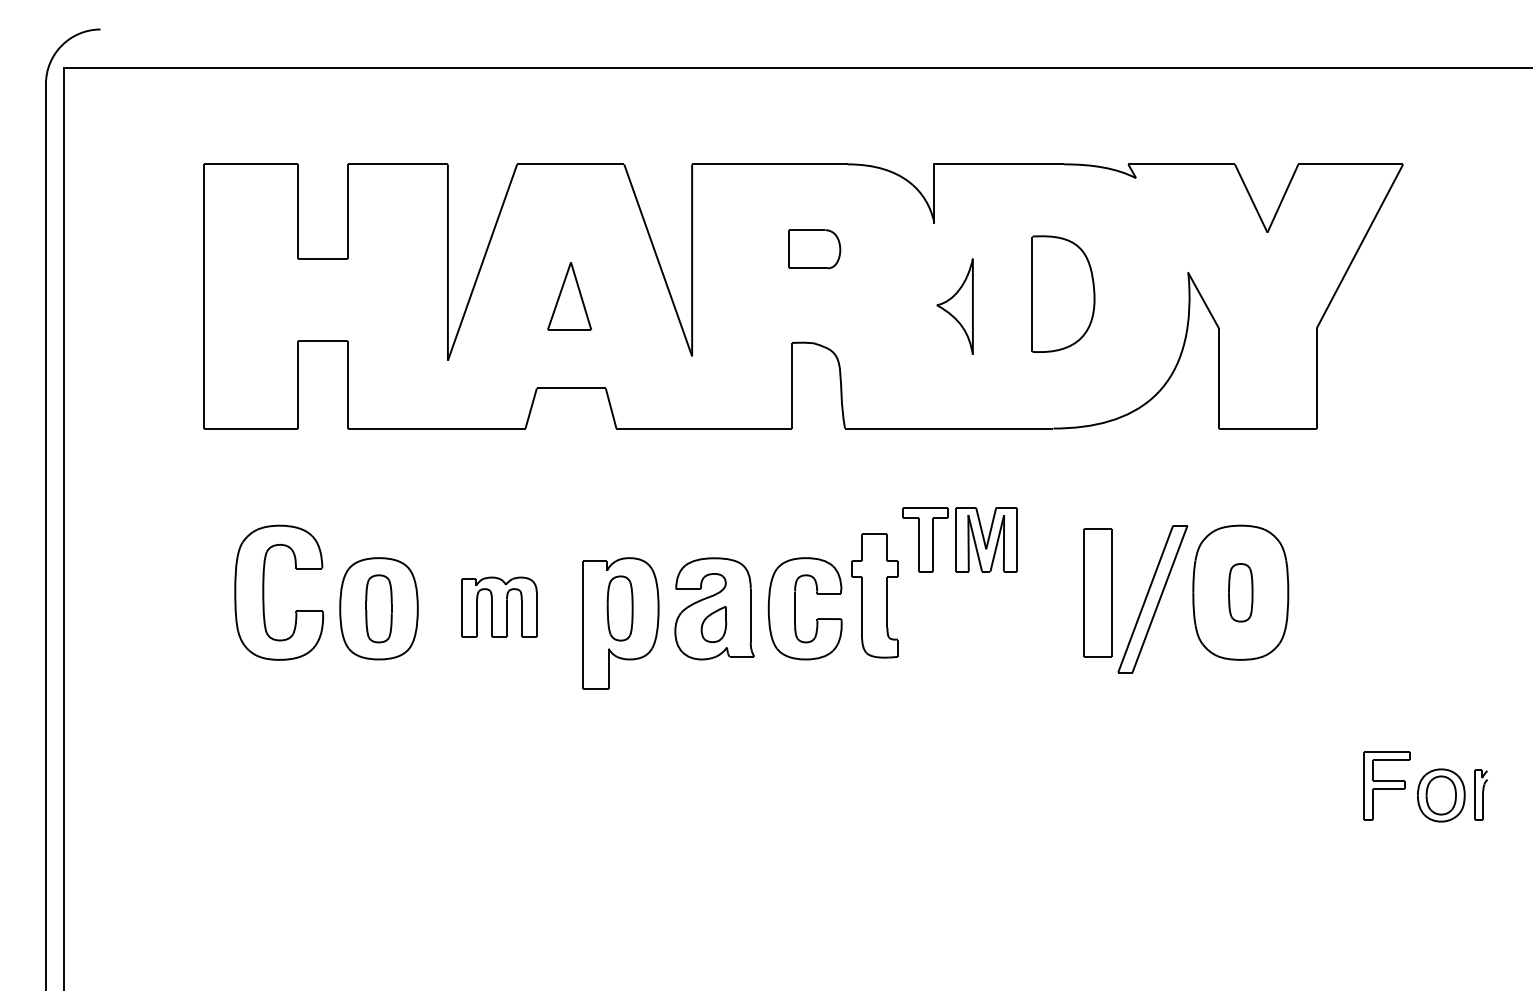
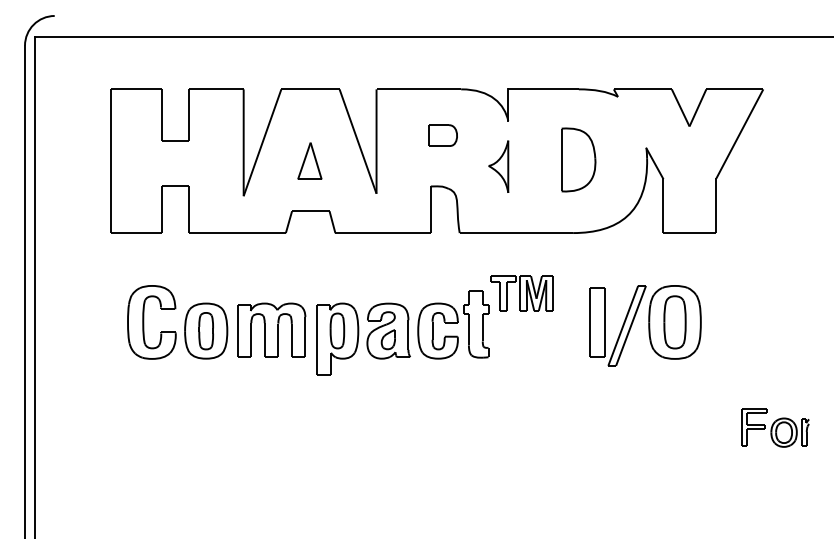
part: (954, 306) -> (498, 166), moved
part: (1239, 592) -> (674, 322), size x1.67
part: (499, 605) -> (271, 329), size x1.67

